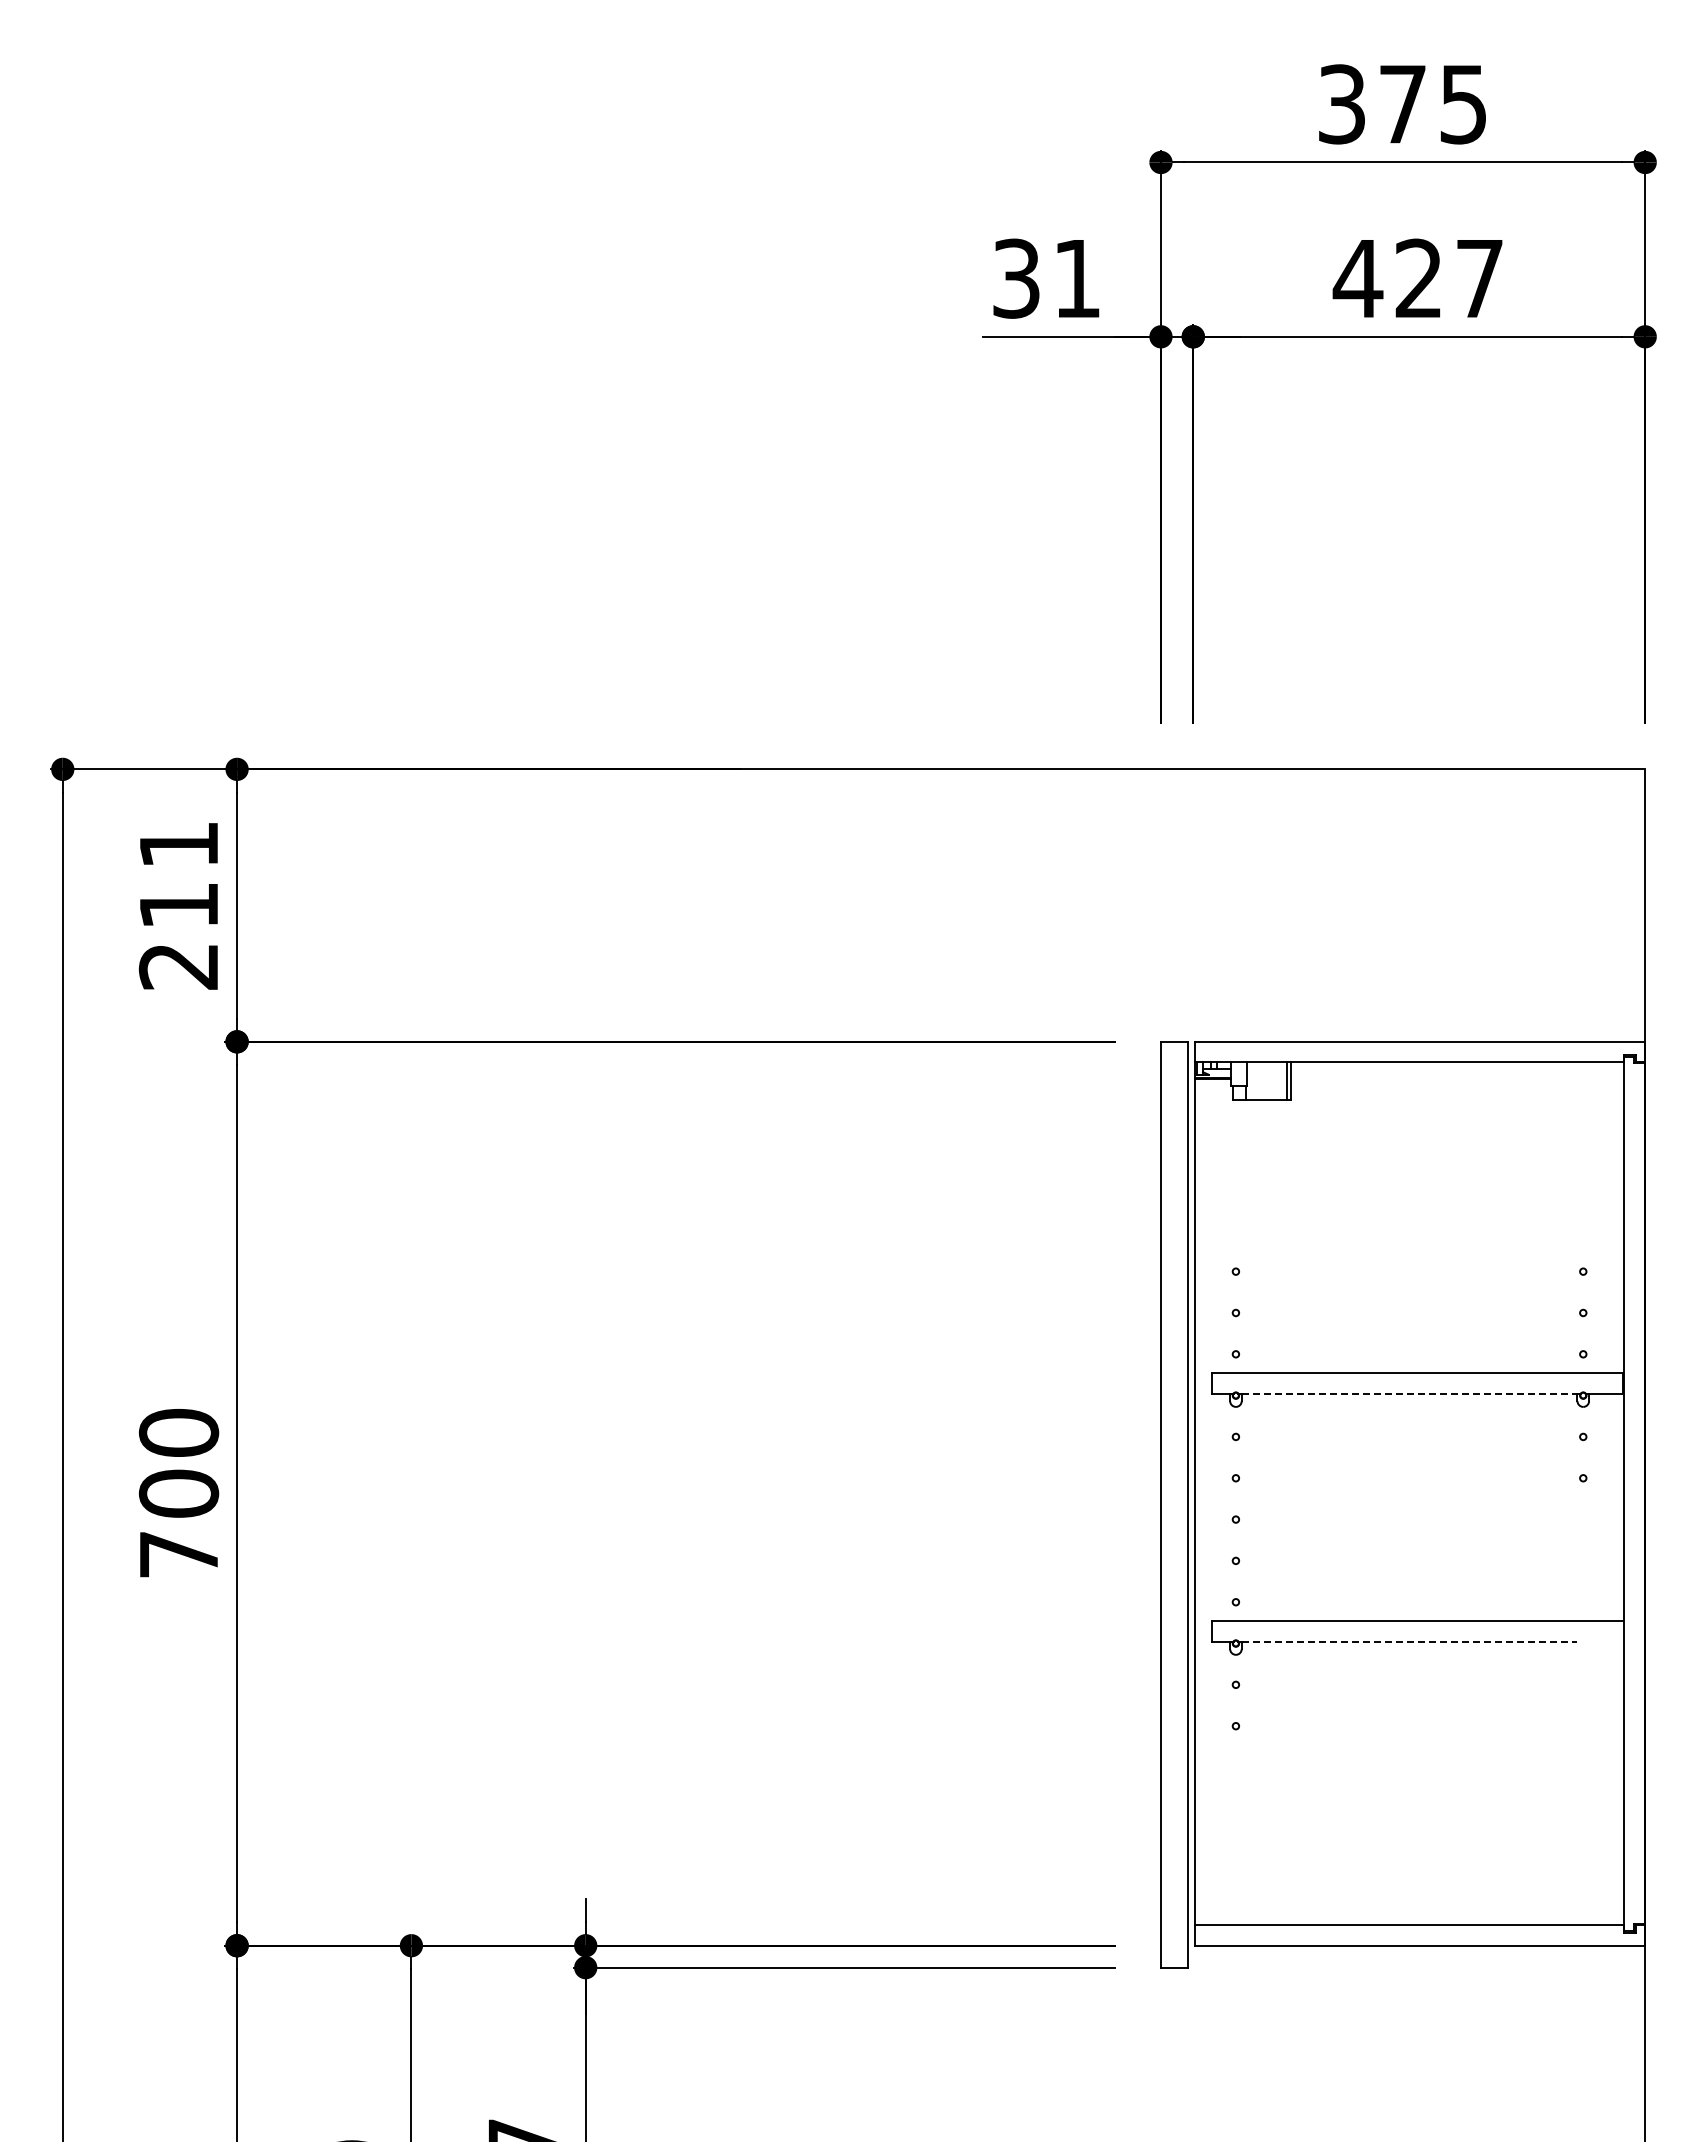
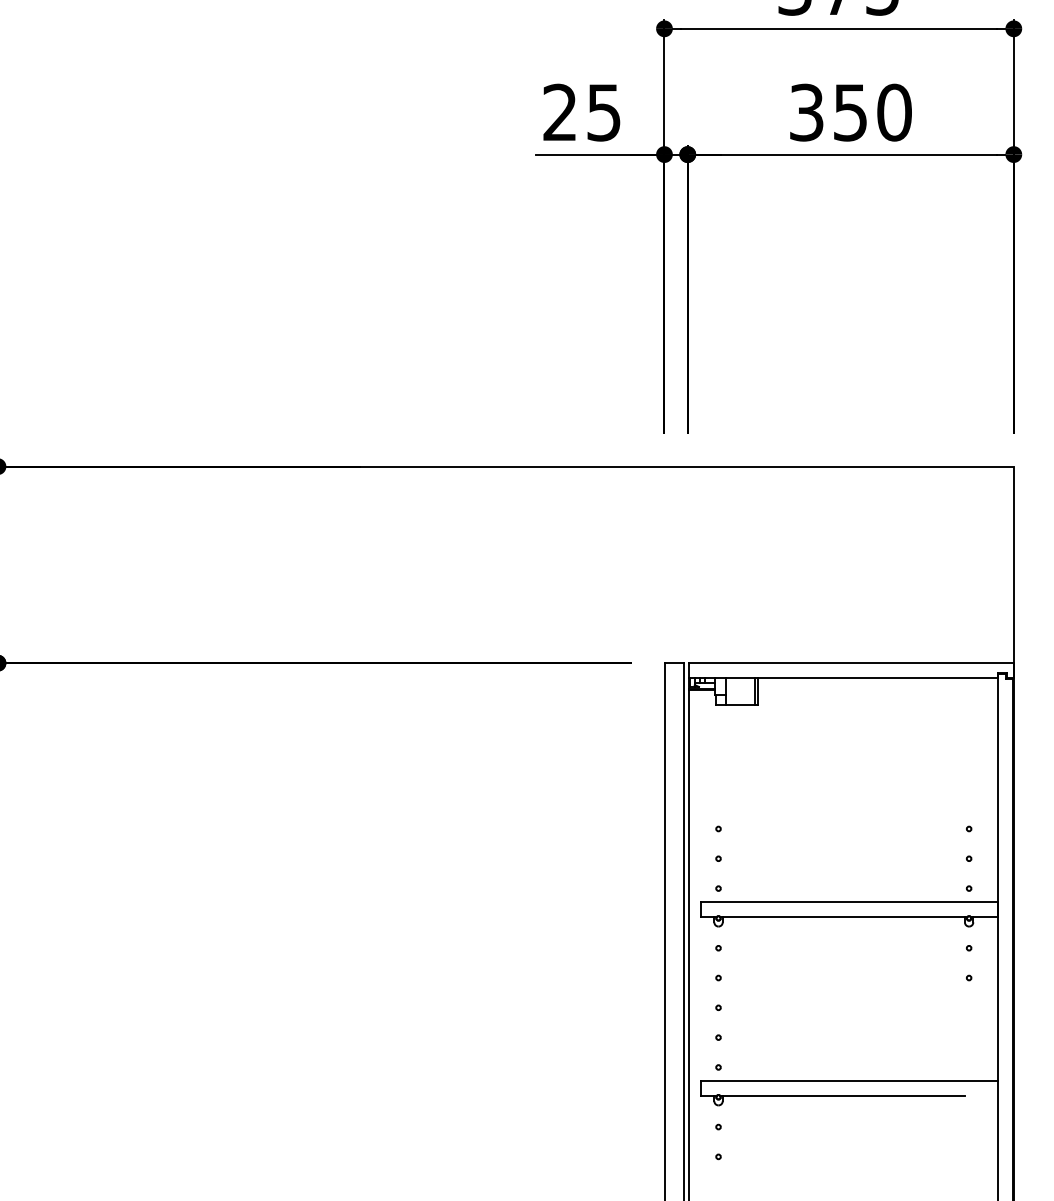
text: (1046, 278) -> (581, 112), 31 -> 25
text: (1418, 278) -> (850, 112), 427 -> 350
line: (1409, 1394) -> (843, 917), dashed -> solid
line: (1409, 1641) -> (843, 1095), dashed -> solid

